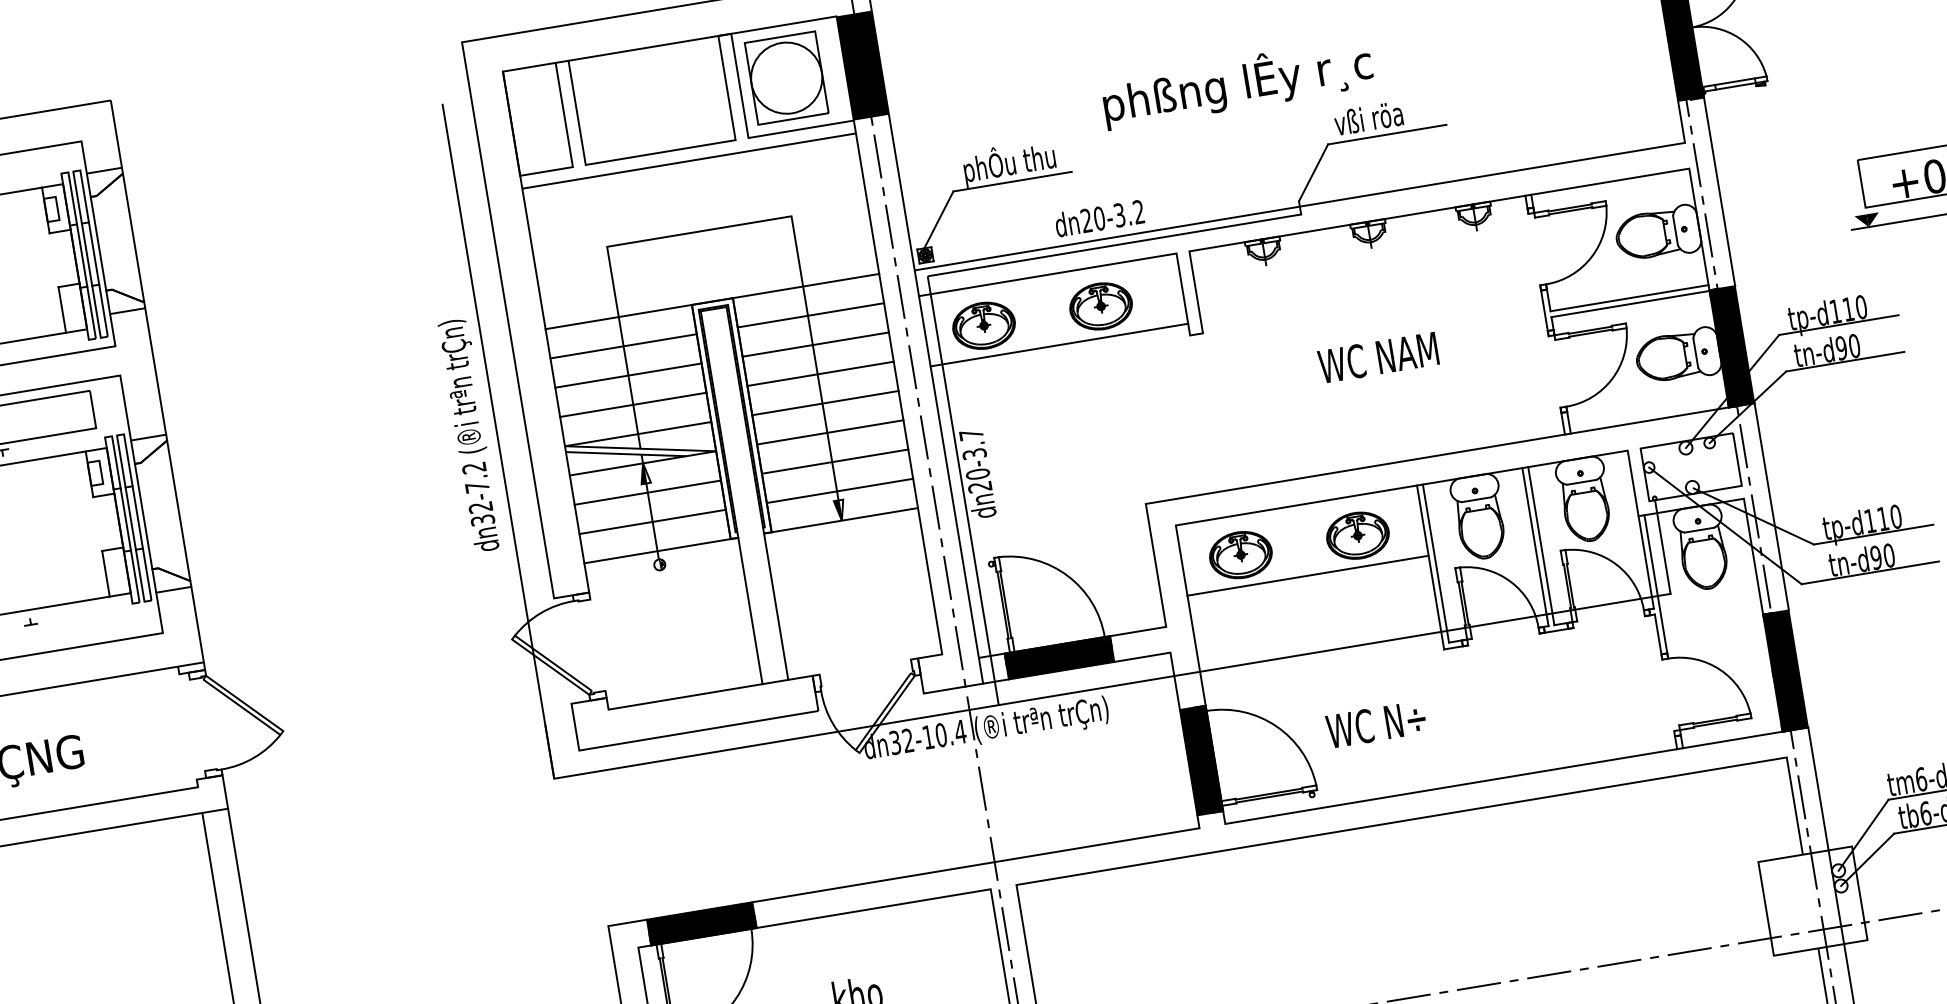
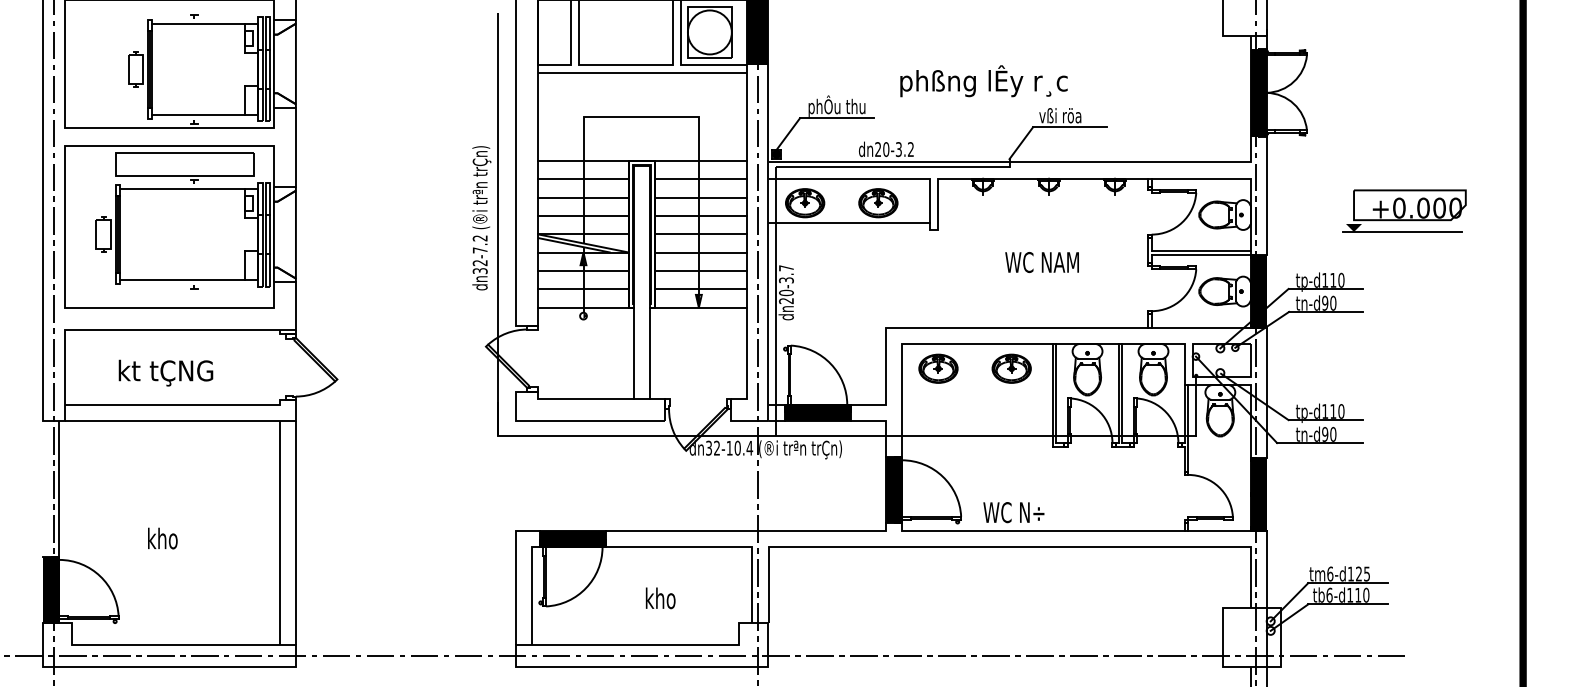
line: (1306, 576) -> (976, 388), removed
text: (1375, 724) -> (1013, 512), moved

